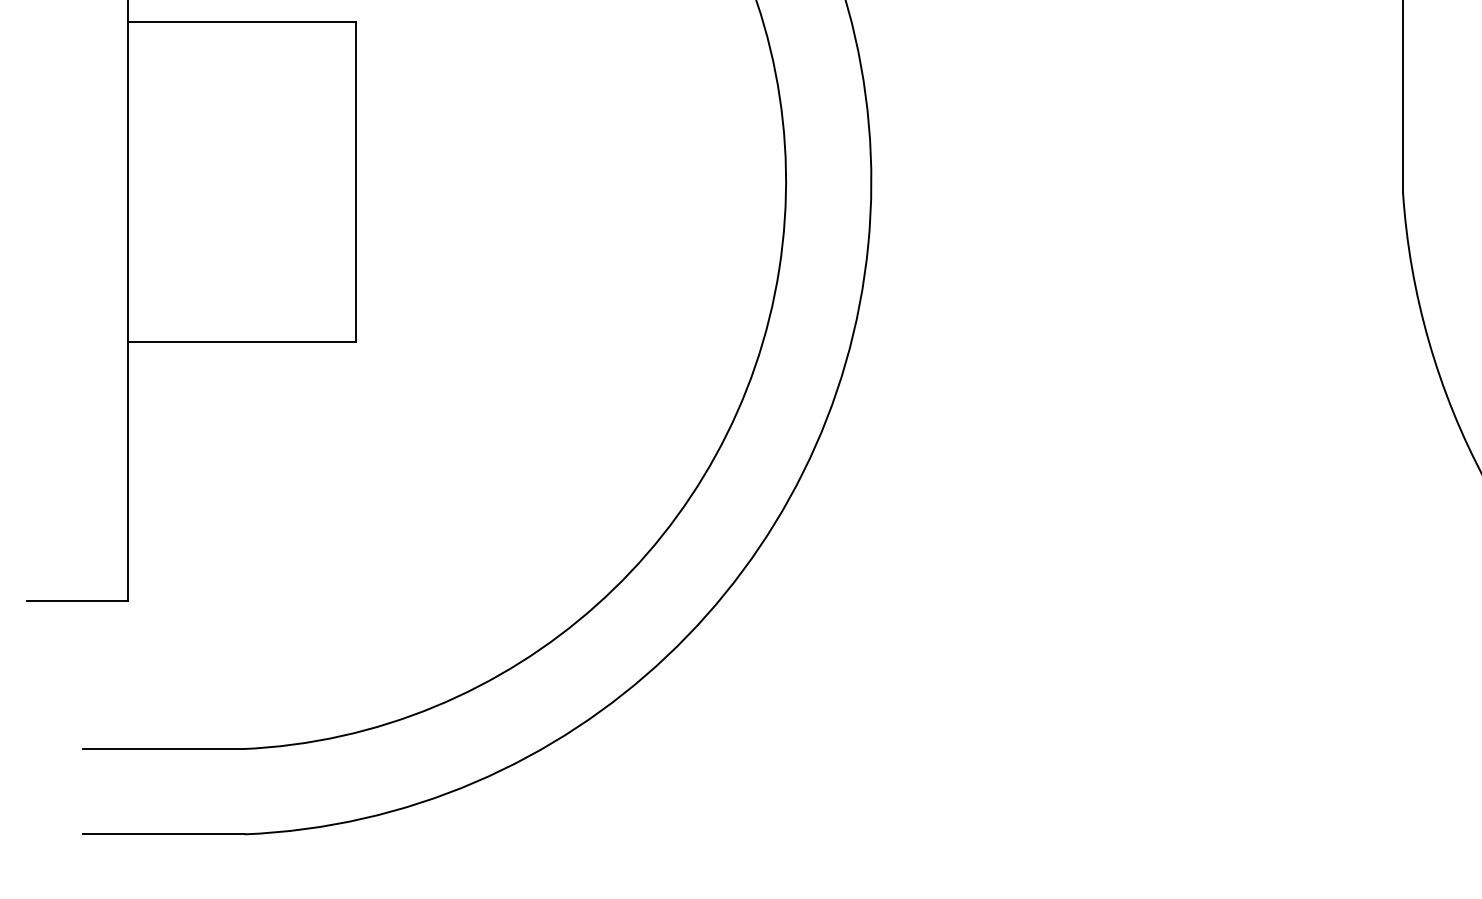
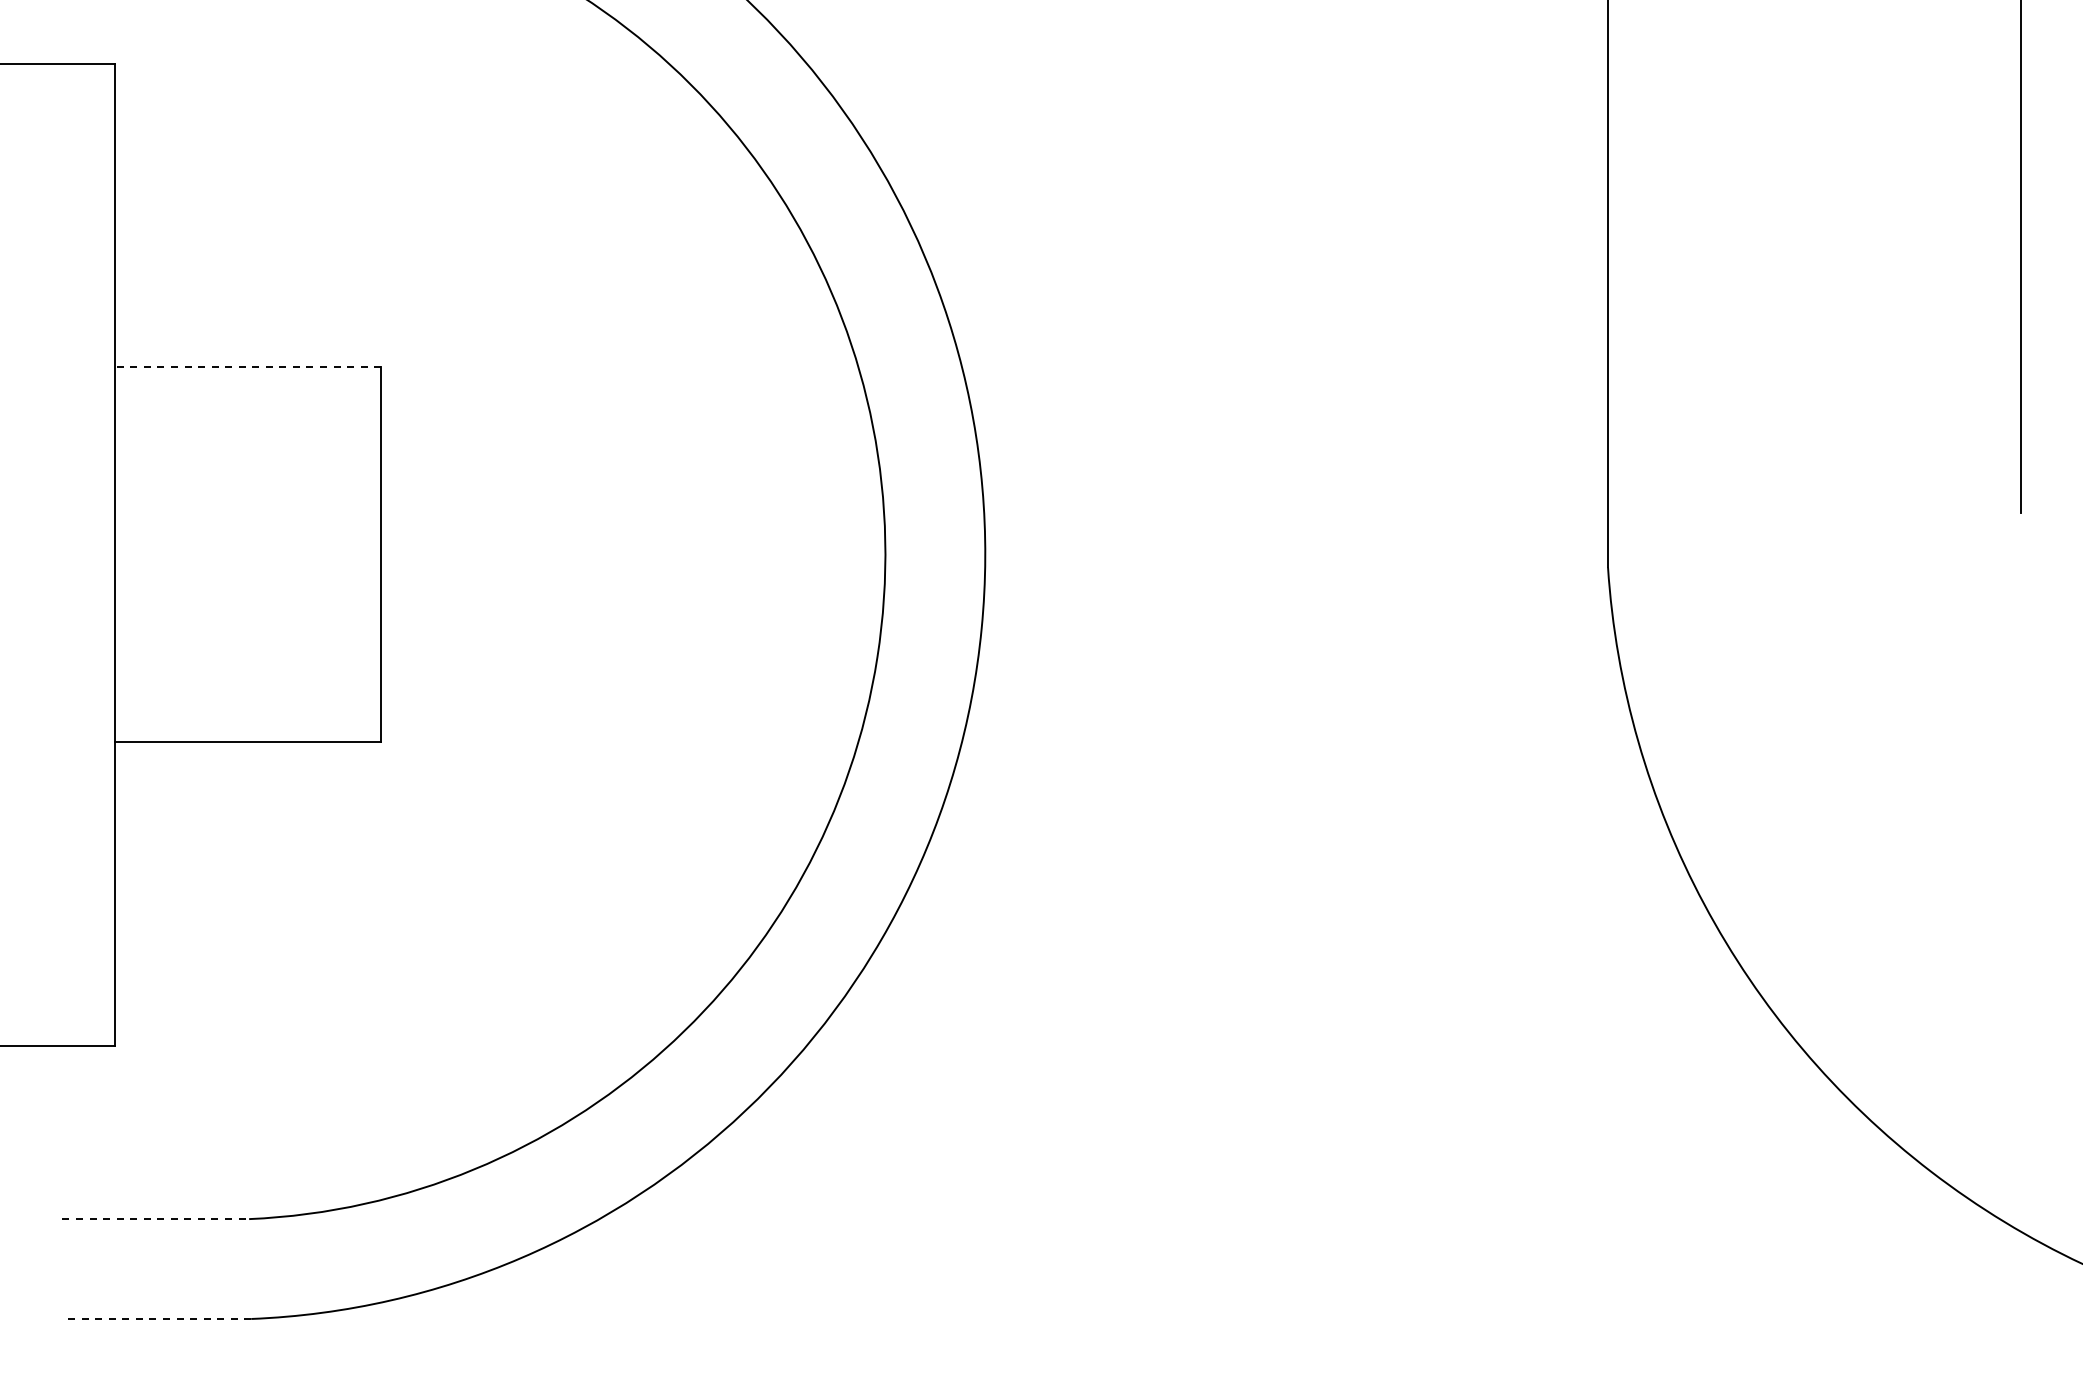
line: (241, 21) -> (247, 367), solid -> dashed
line: (163, 749) -> (156, 1219), solid -> dashed
line: (163, 833) -> (156, 1318), solid -> dashed

